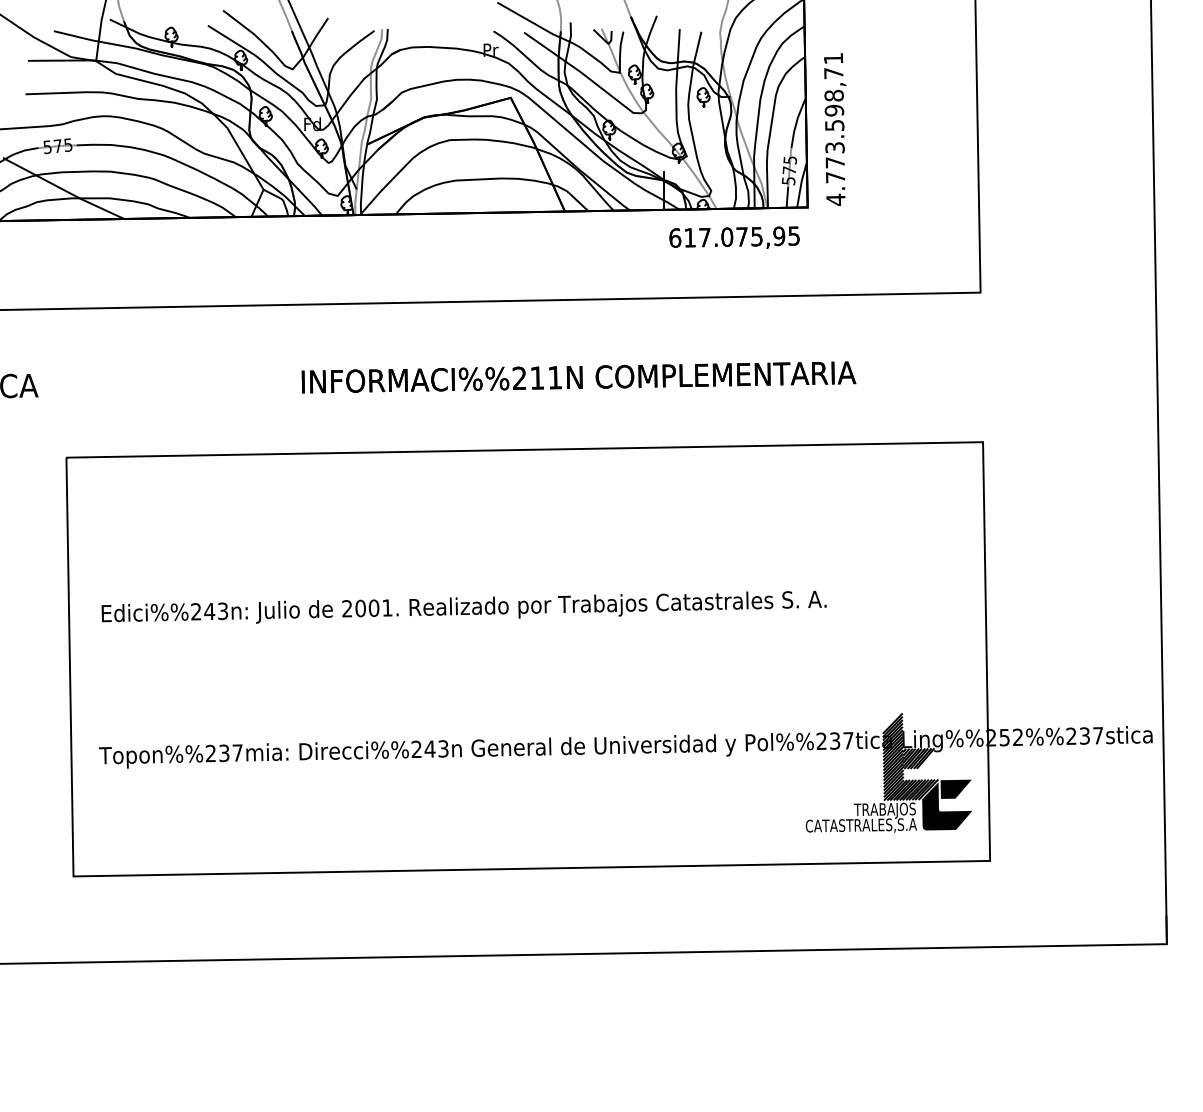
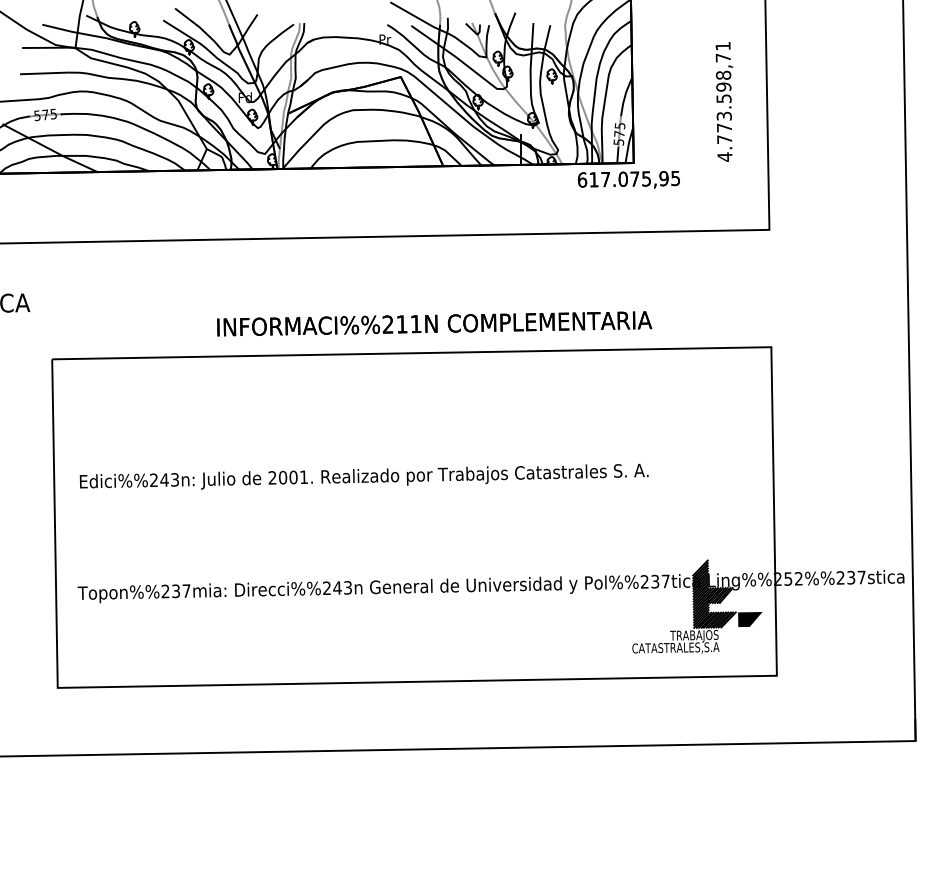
text: (835, 129) -> (724, 101), moved
text: (734, 237) -> (628, 179), moved
text: (578, 377) -> (434, 323), moved
fill: (947, 806) -> (743, 633), removed

